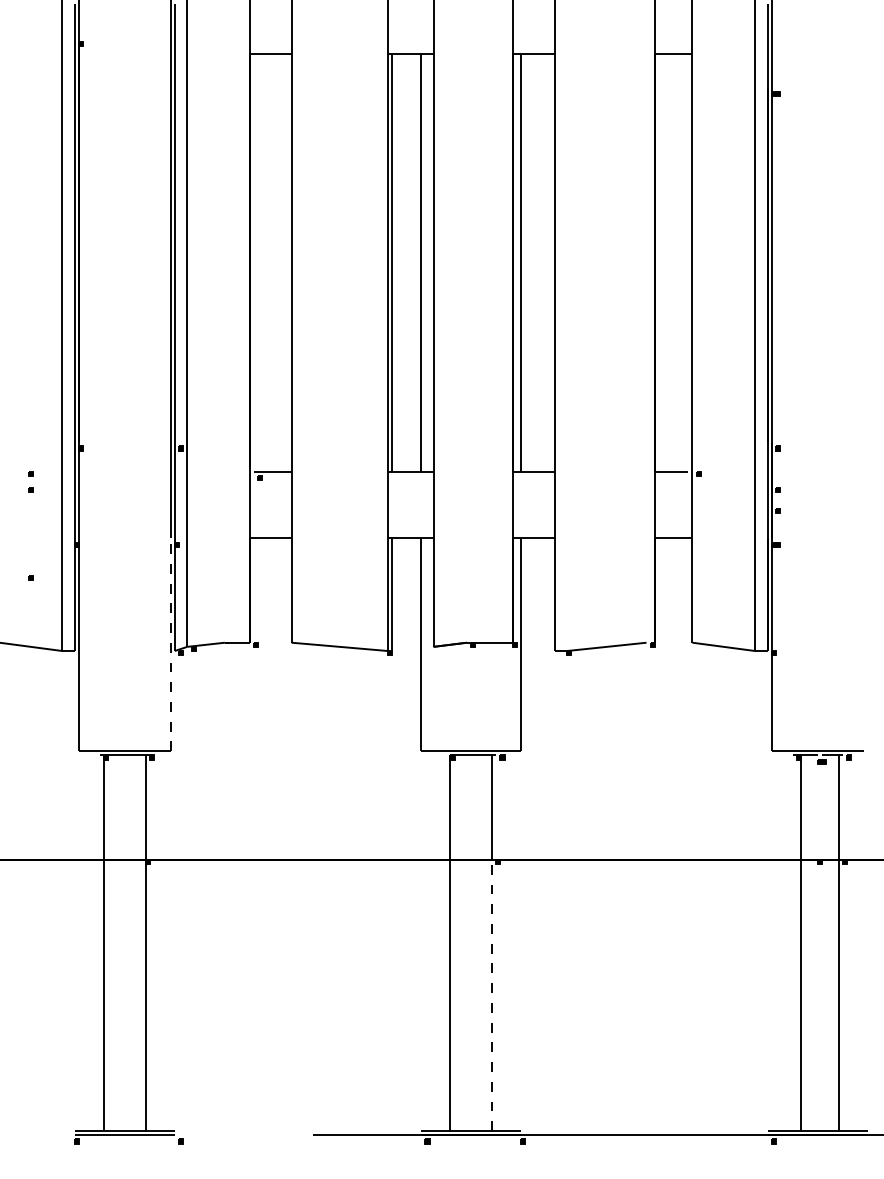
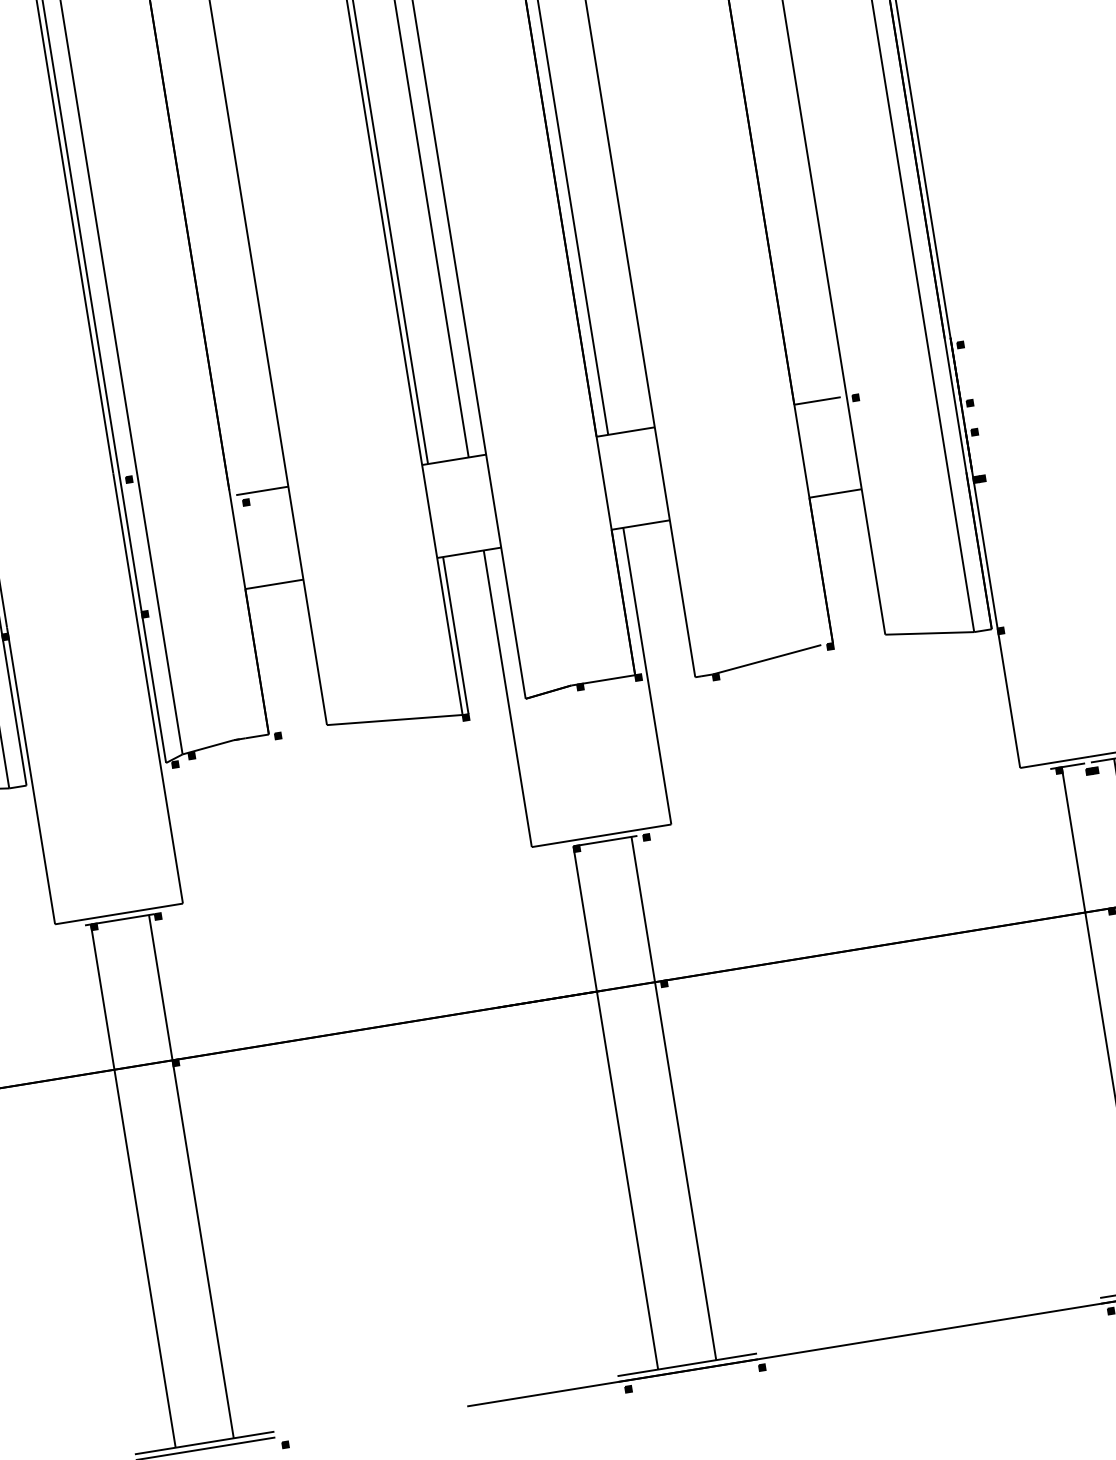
line: (170, 644) -> (158, 754), dashed -> solid
line: (492, 995) -> (686, 1171), dashed -> solid

